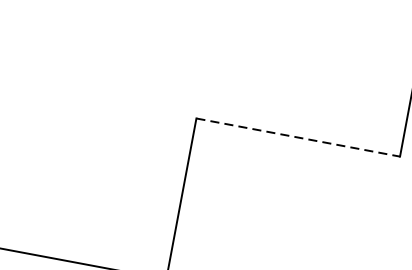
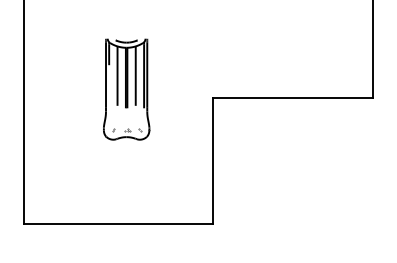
part: (88, 87) -> (126, 89), added
line: (299, 137) -> (293, 97), dashed -> solid

